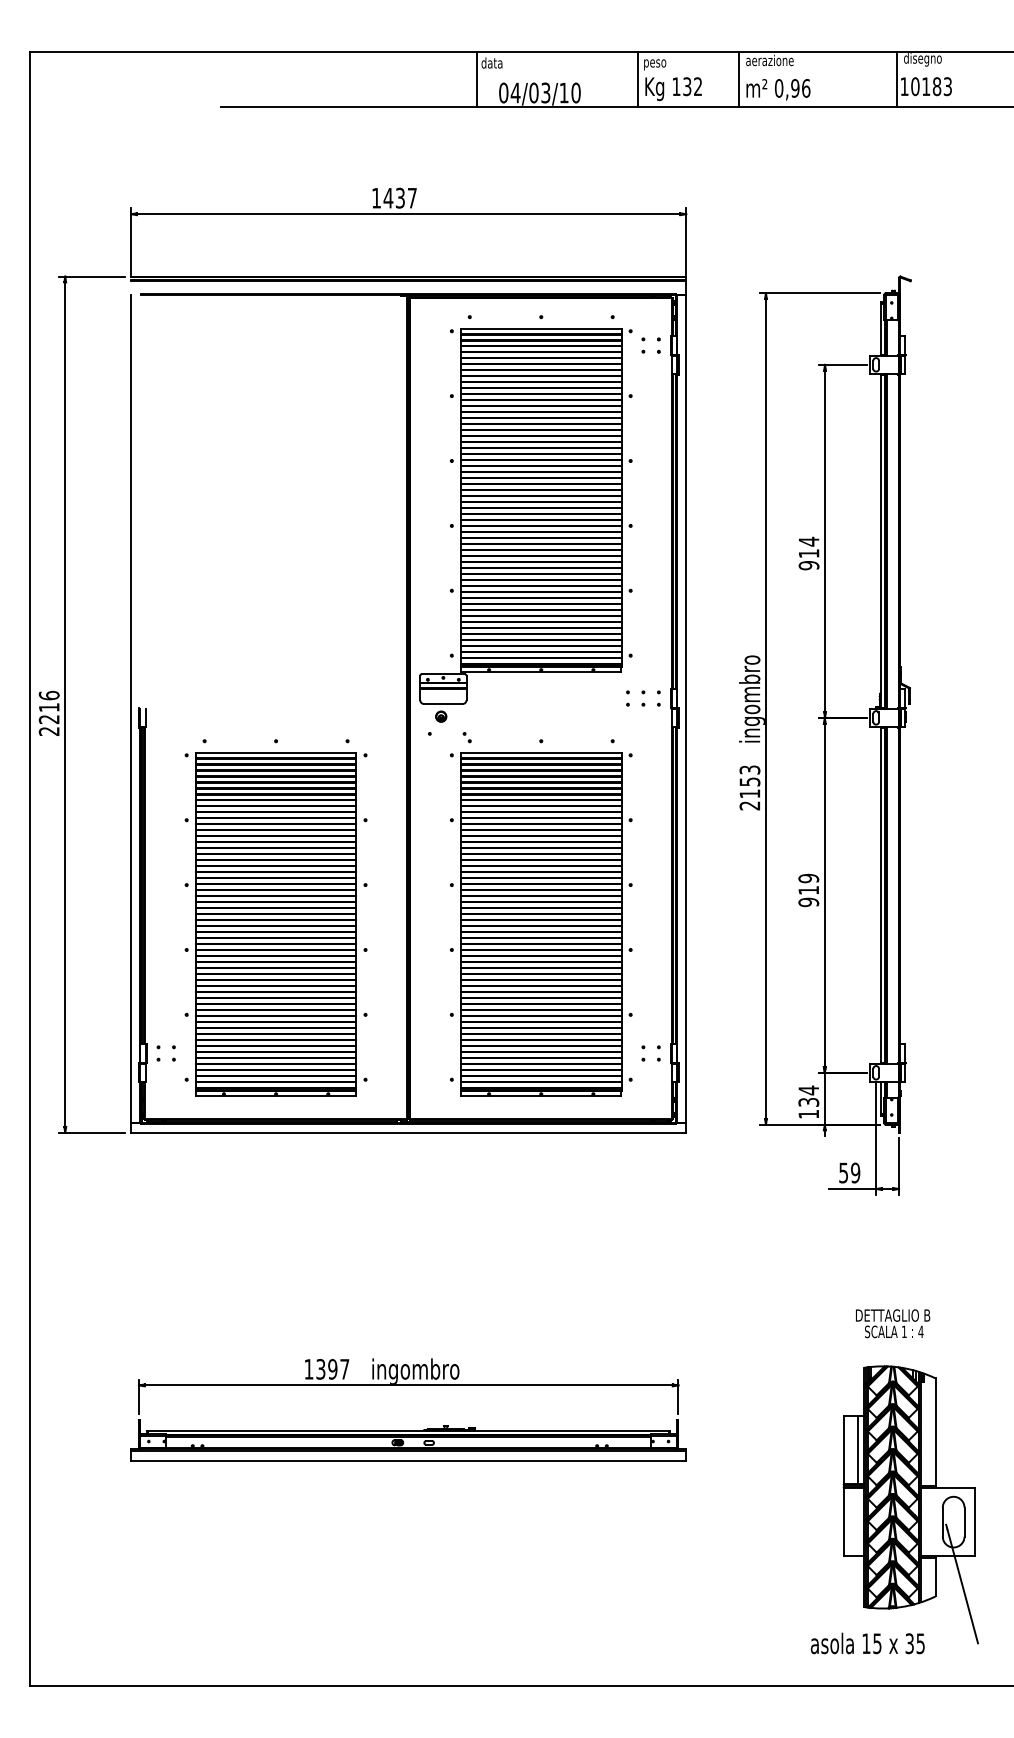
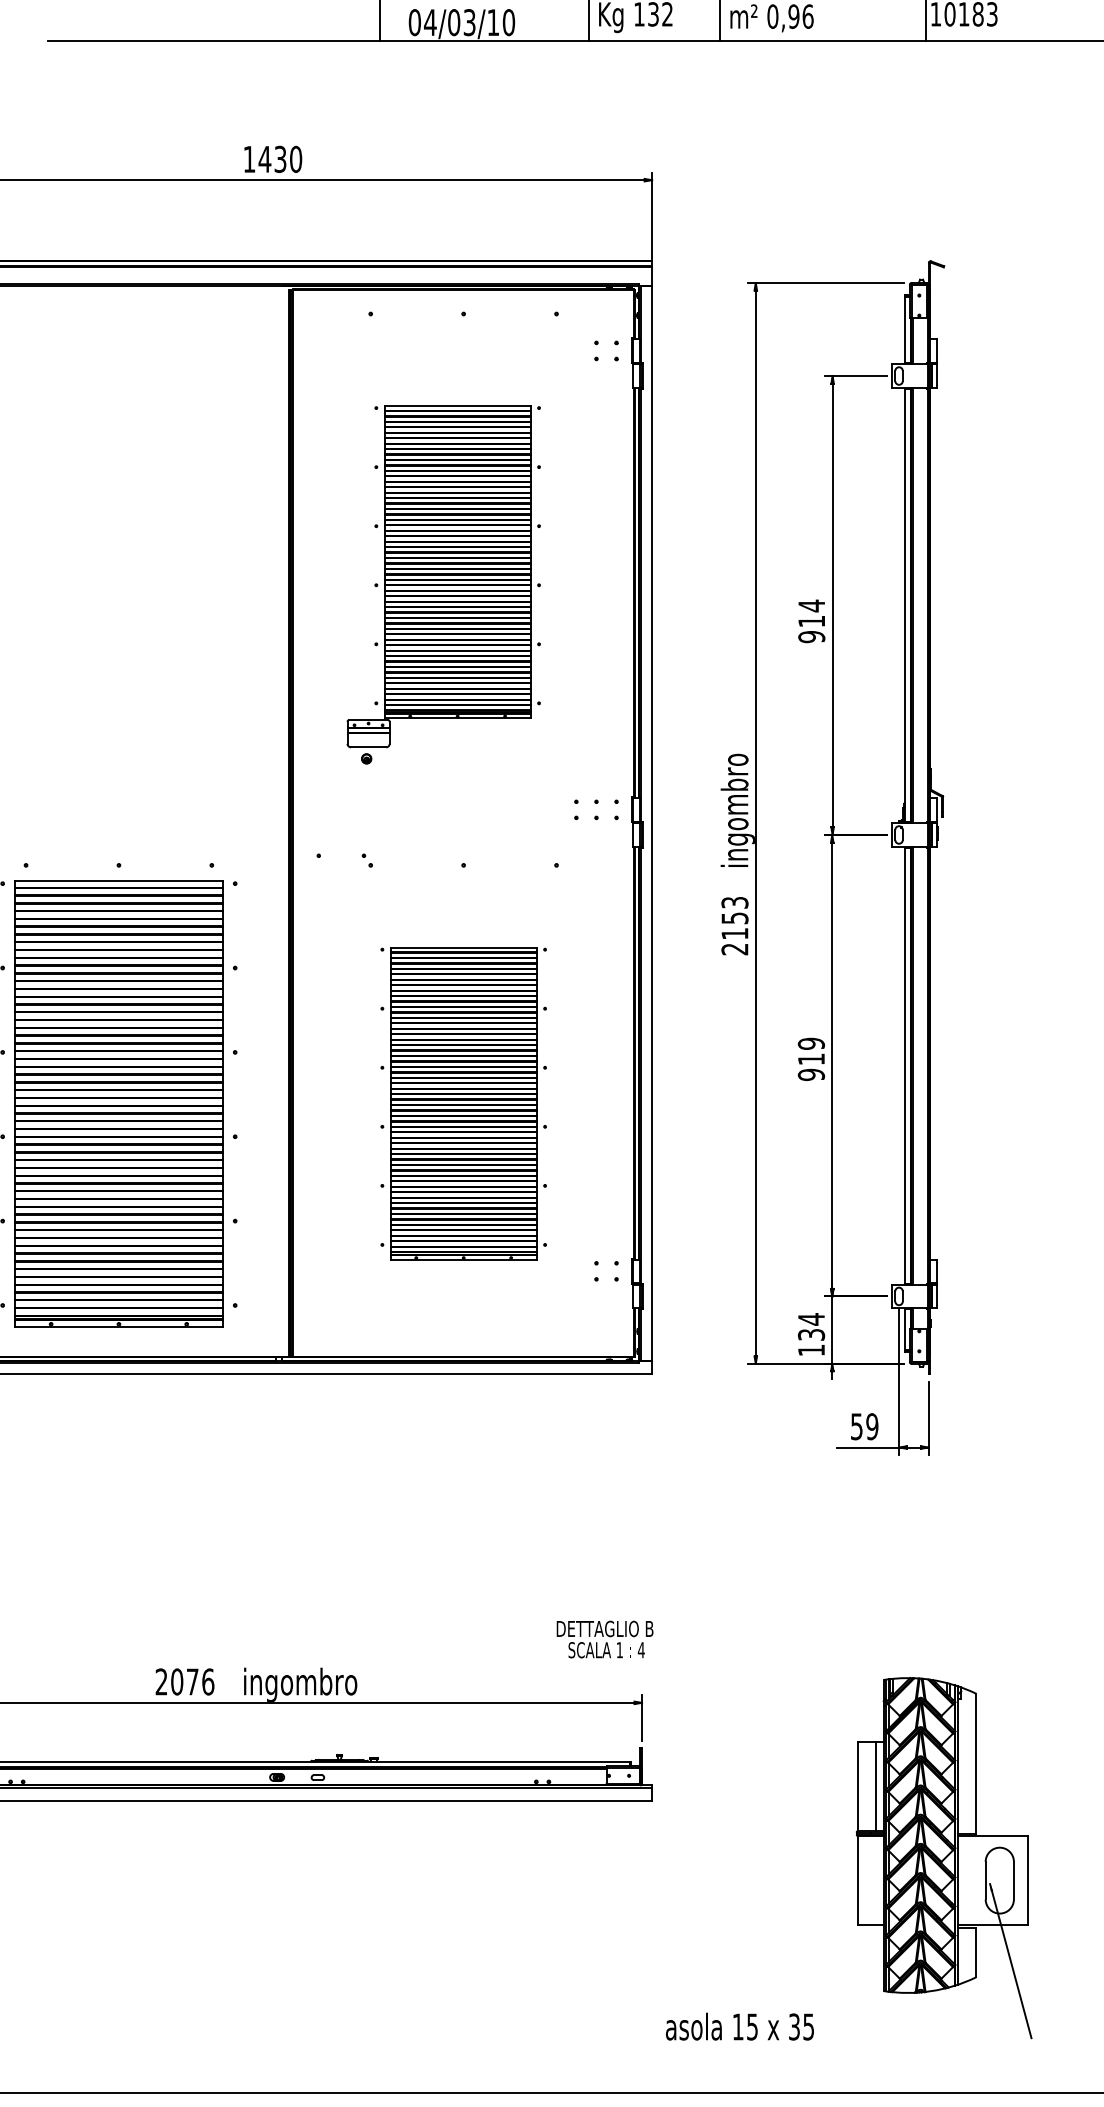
text: (412, 197) -> (296, 158), 1437 -> 1430
part: (525, 525) -> (443, 584), size x0.7
part: (541, 924) -> (463, 1103), size x0.7
text: (893, 1323) -> (605, 1639), moved
text: (326, 1368) -> (184, 1680), 1397 -> 2076
text: (867, 1643) -> (739, 2026), moved

